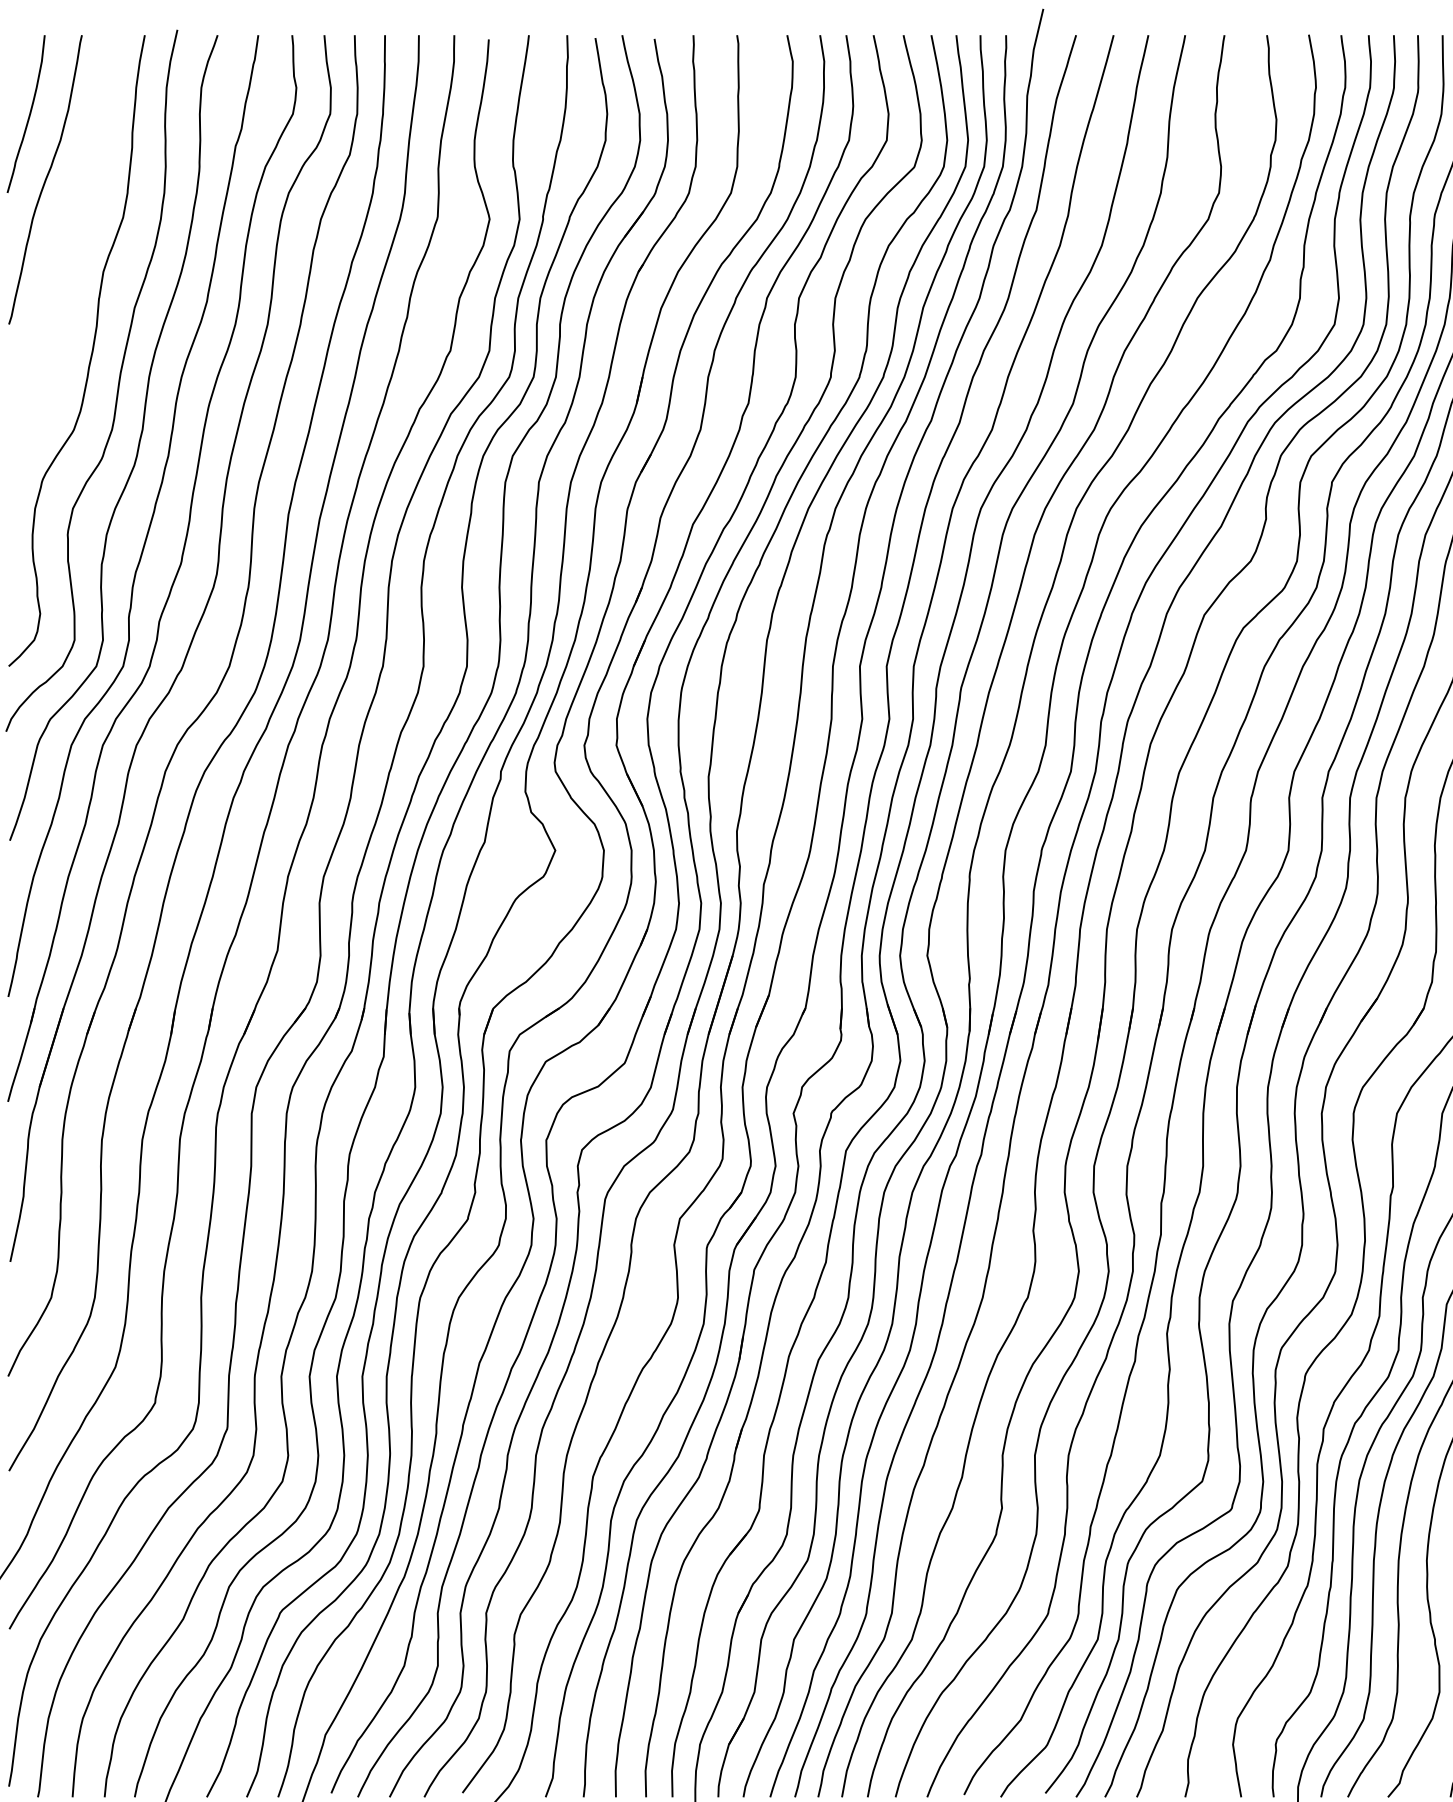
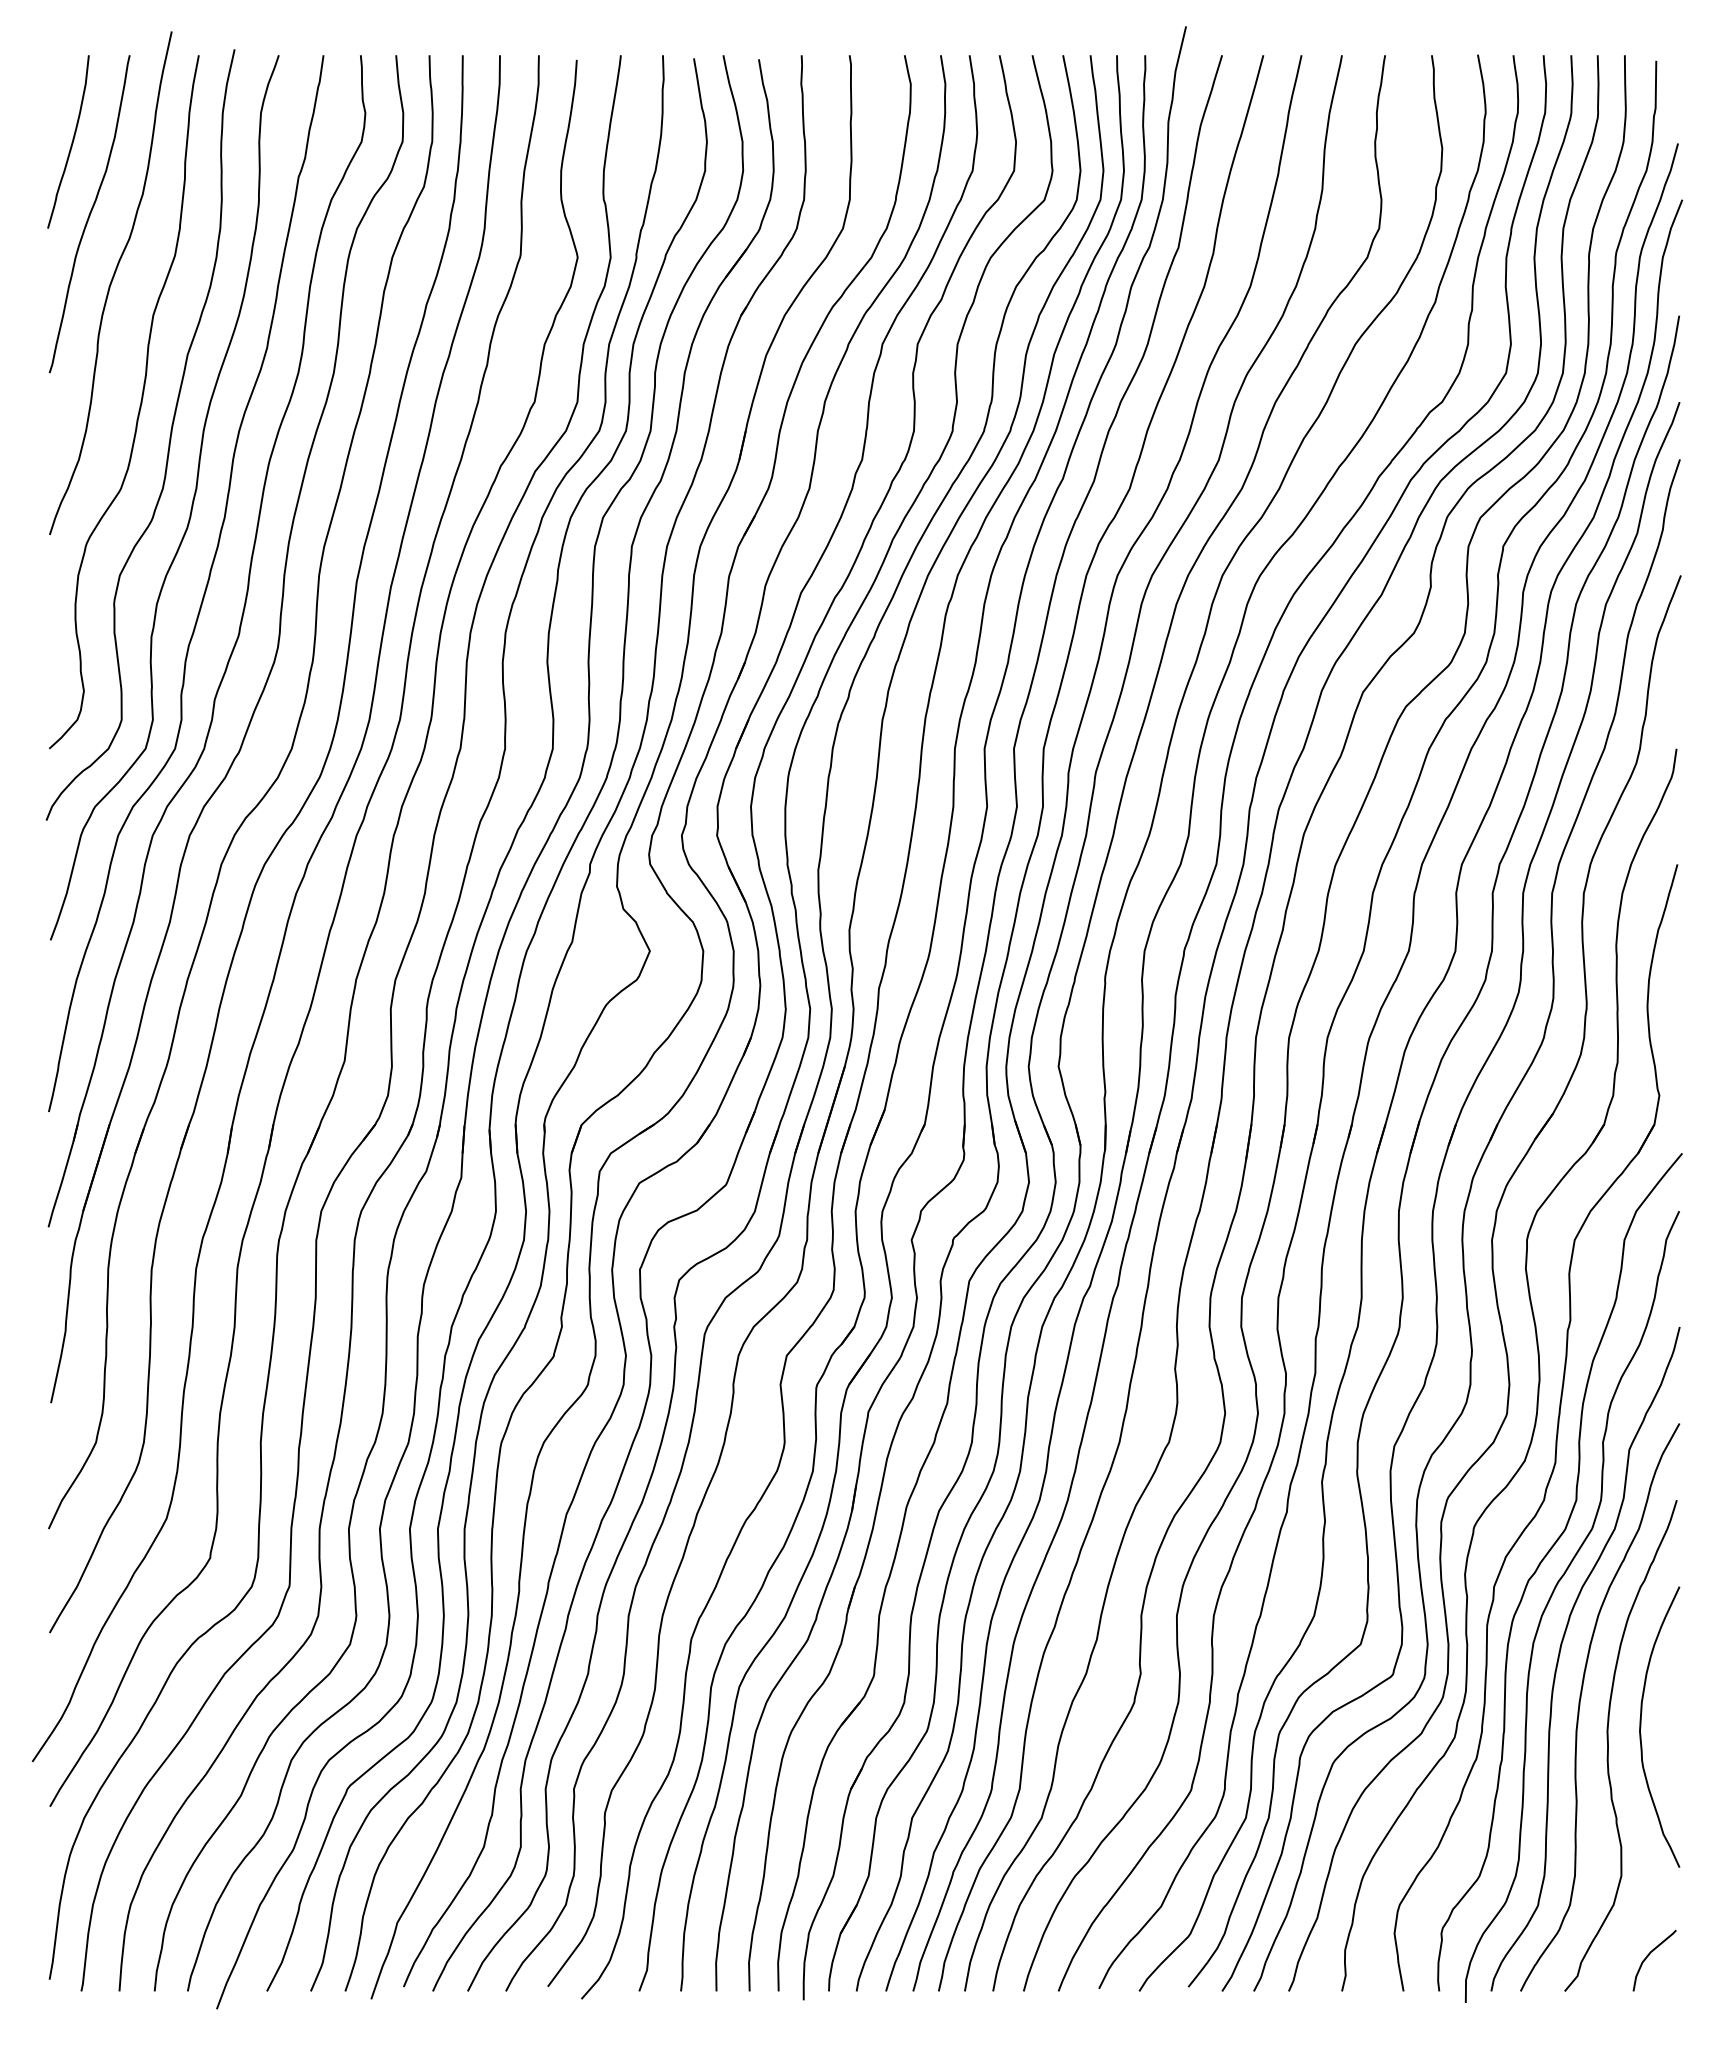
curve: (64, 242) -> (110, 283), added

